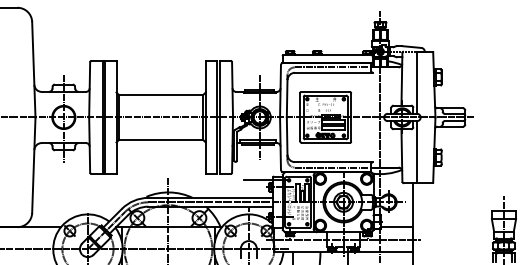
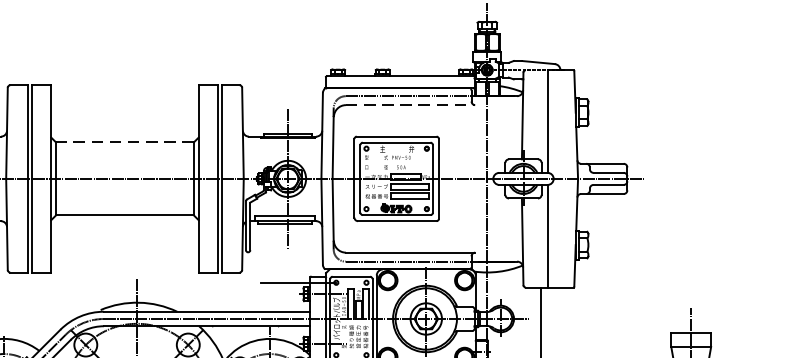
line: (334, 72) -> (411, 104), solid -> dashed
line: (161, 95) -> (125, 142), solid -> dashed

